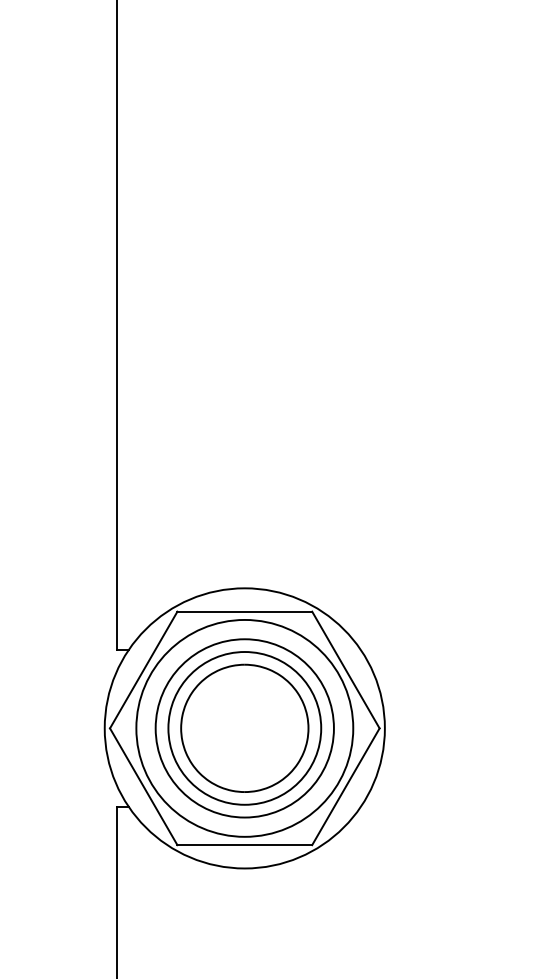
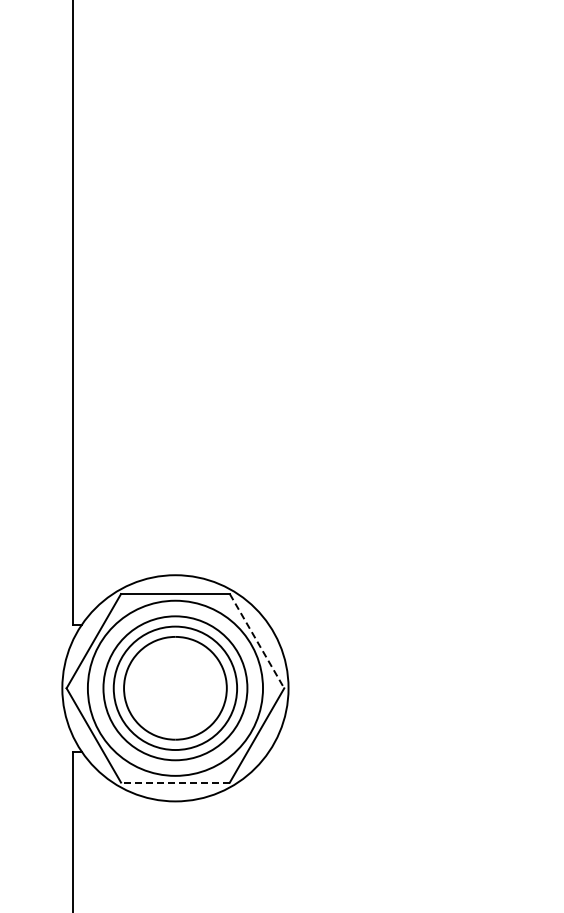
line: (346, 670) -> (257, 641), solid -> dashed
line: (243, 845) -> (174, 782), solid -> dashed

